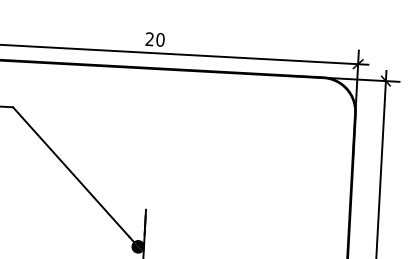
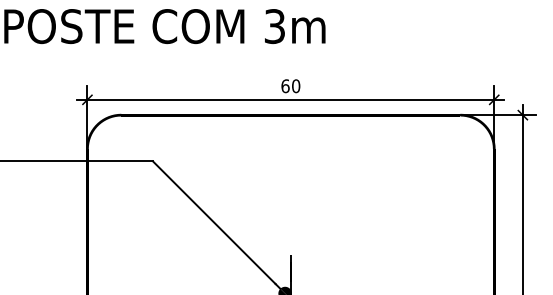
text: (149, 39) -> (285, 86), 20 -> 60

